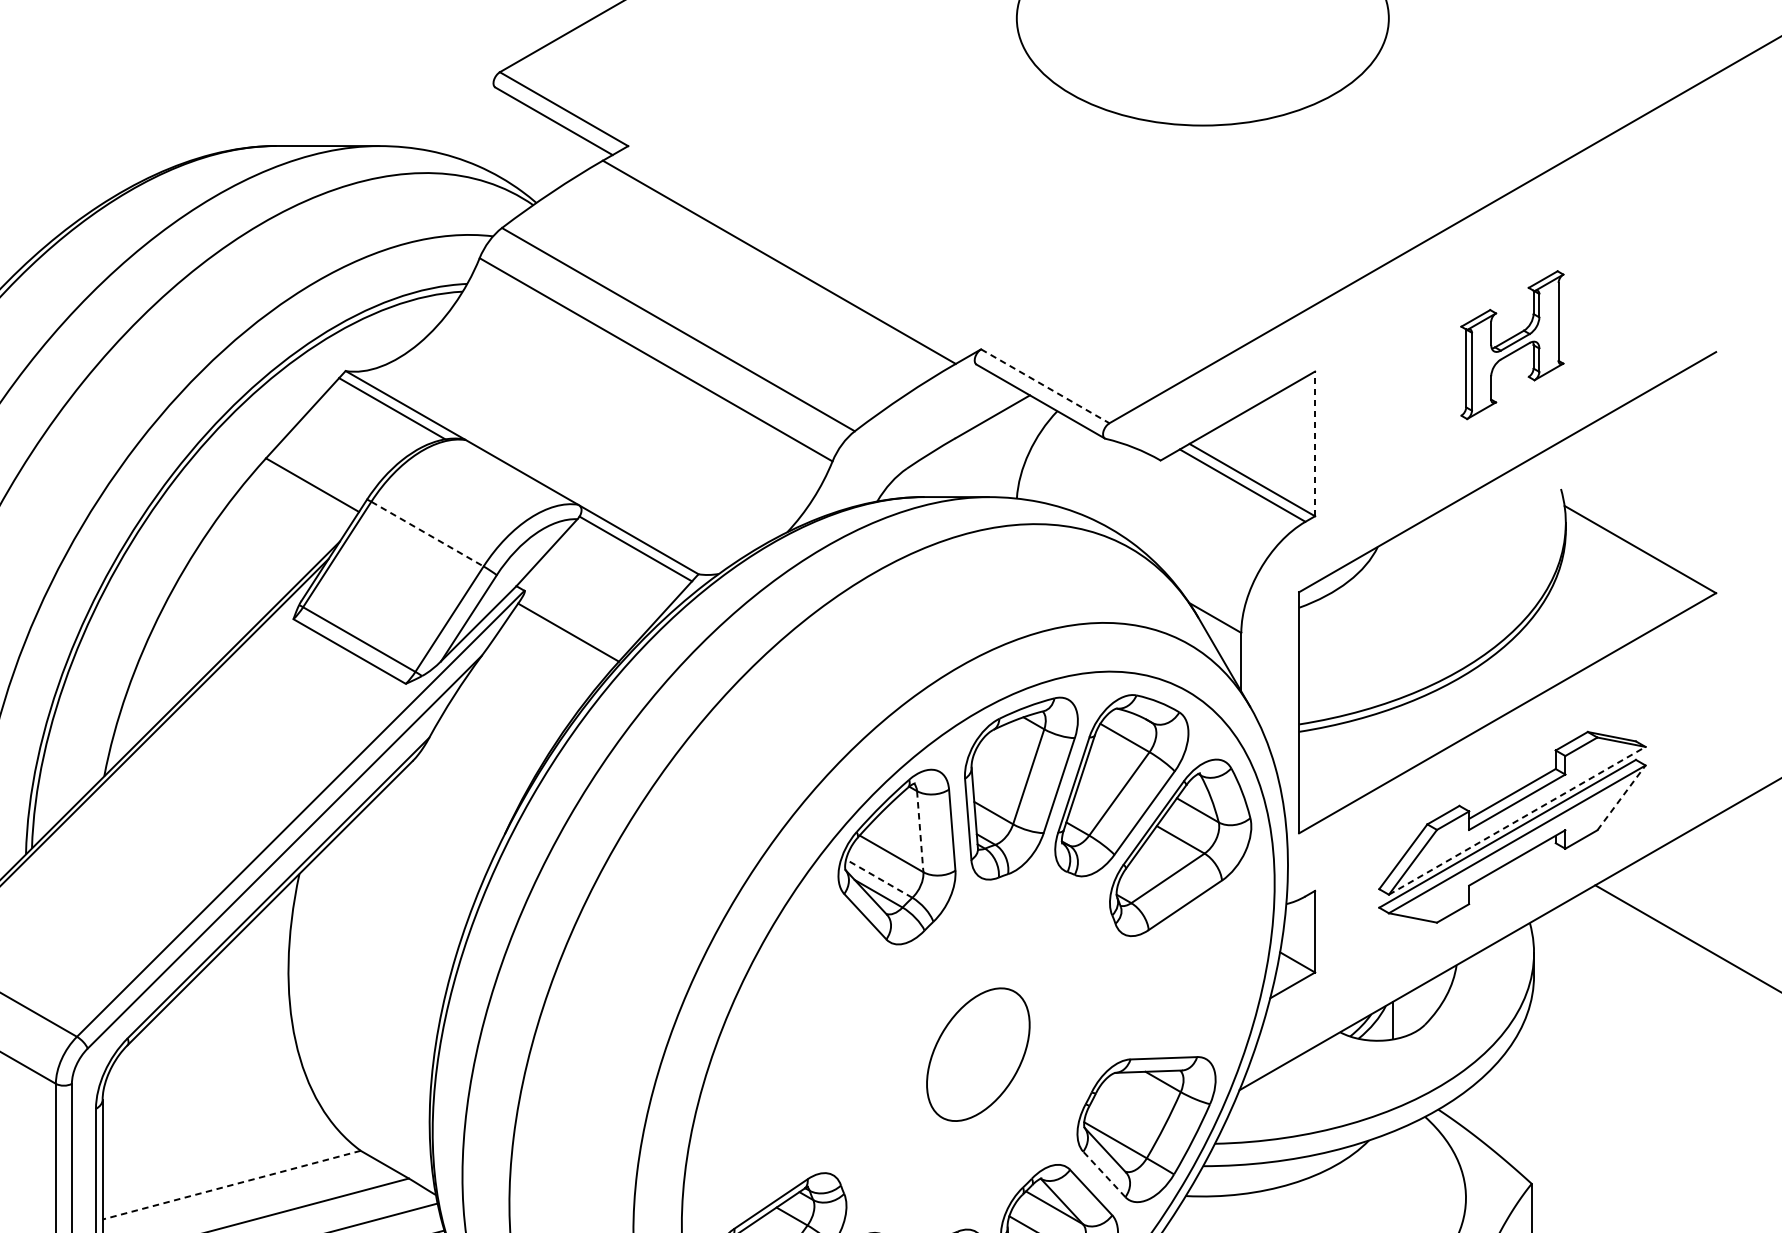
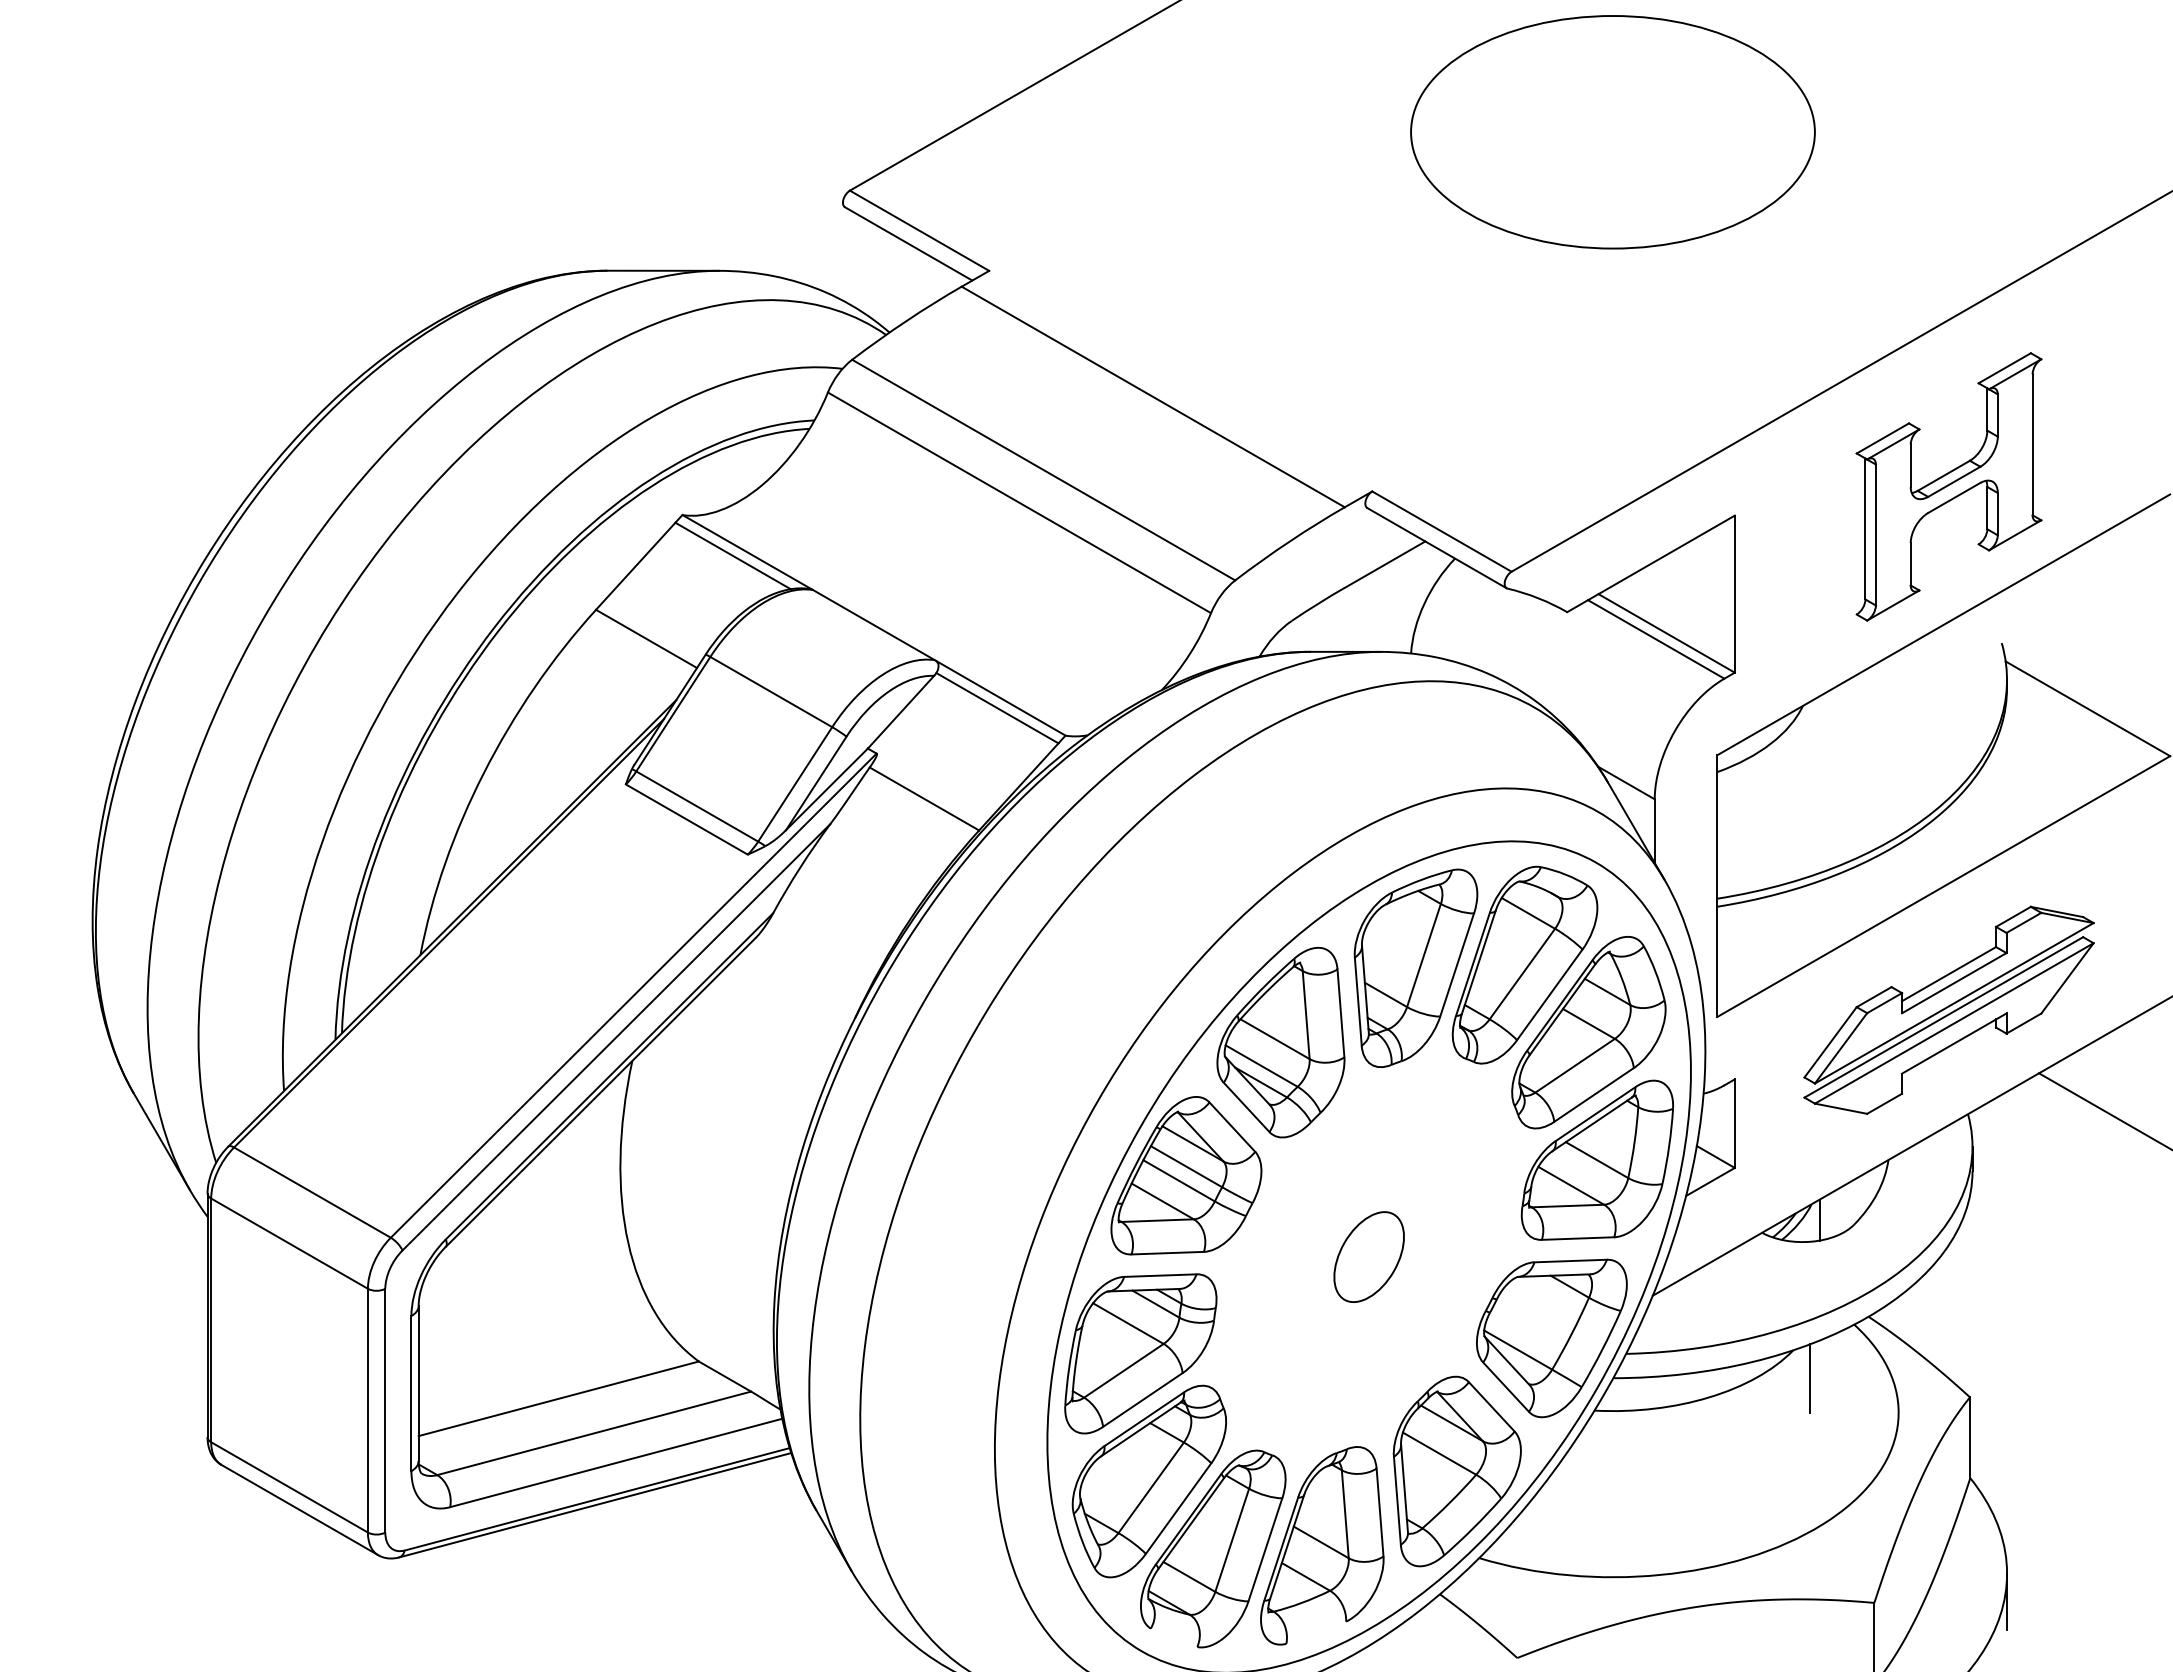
part: (1511, 344) -> (1948, 486), size x1.67
line: (1045, 386) -> (1442, 531), dashed -> solid
line: (1314, 444) -> (1734, 594), dashed -> solid
line: (427, 534) -> (771, 692), dashed -> solid
line: (1621, 797) -> (2067, 978), dashed -> solid
line: (1517, 821) -> (1954, 1003), dashed -> solid
line: (920, 832) -> (1306, 1015), dashed -> solid
line: (879, 879) -> (1261, 1066), dashed -> solid
part: (1187, 964) -> (1596, 1159), added
part: (809, 979) -> (1186, 1175), added
part: (977, 1054) -> (1368, 1256), size x0.62
part: (767, 1143) -> (1140, 1353), added
line: (1383, 1166) -> (1809, 1378), added
line: (1104, 1174) -> (1506, 1387), dashed -> solid
line: (231, 1184) -> (558, 1398), dashed -> solid

